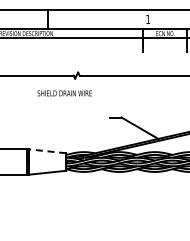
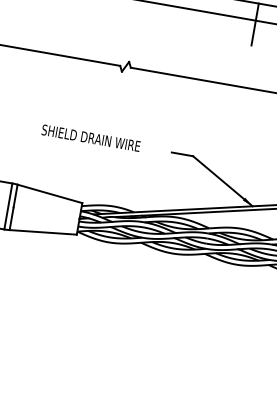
text: (64, 93) -> (90, 138), moved
line: (47, 151) -> (49, 194), dashed -> solid

